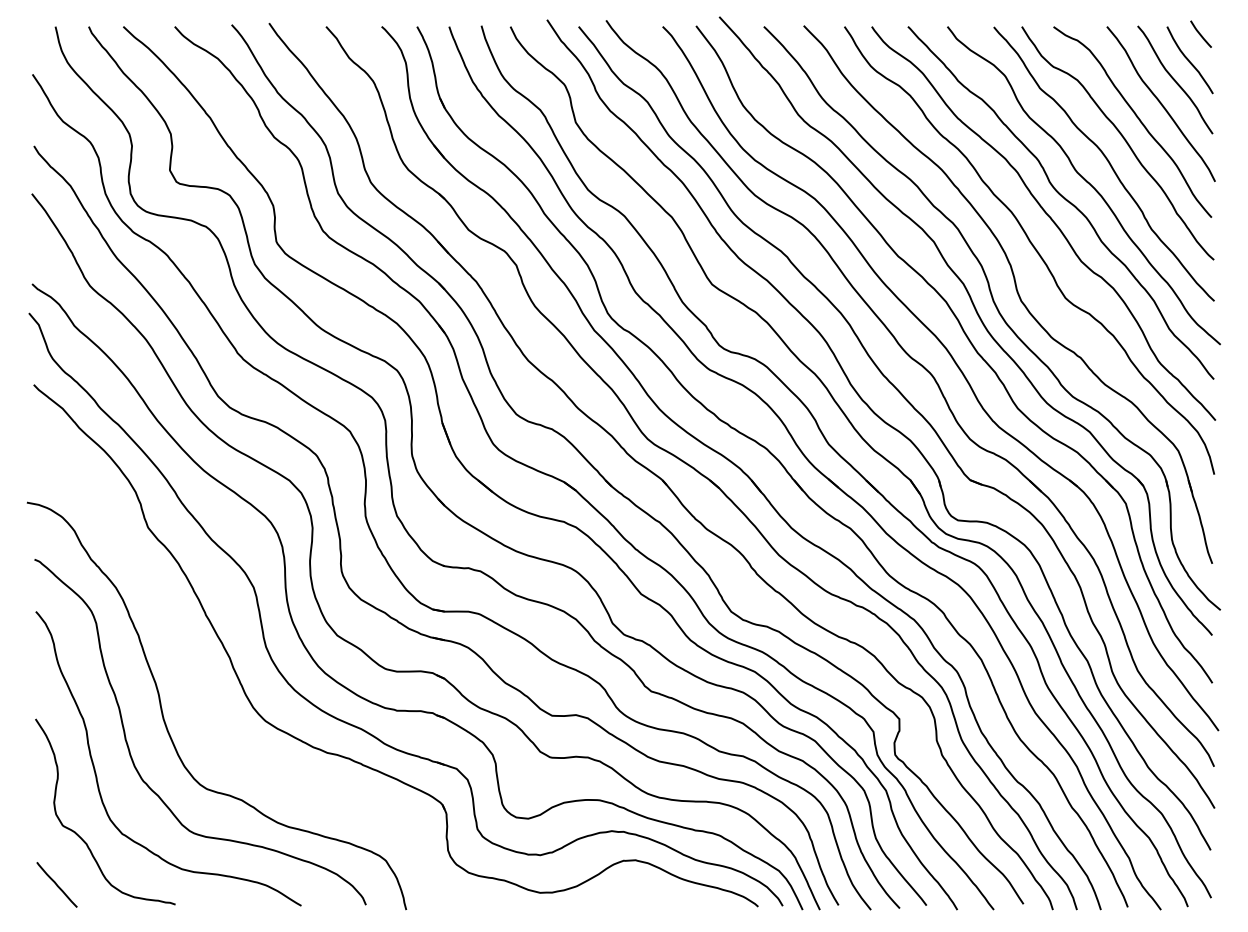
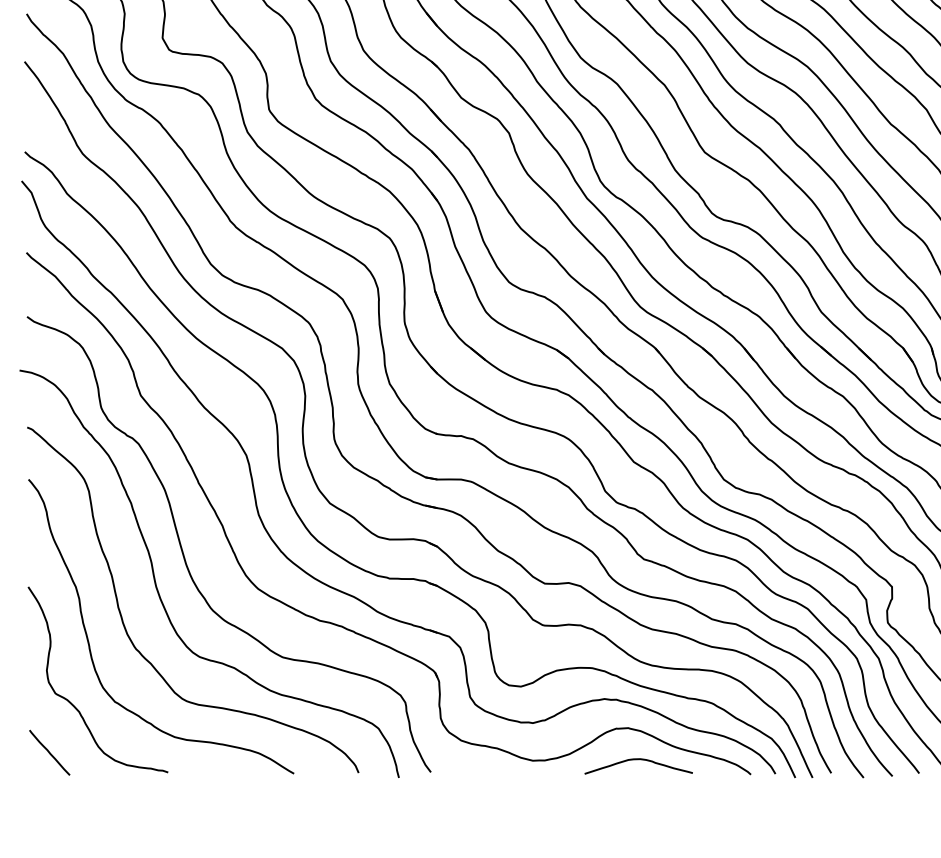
curve: (192, 688) -> (185, 556), added
curve: (645, 892) -> (638, 760), added

